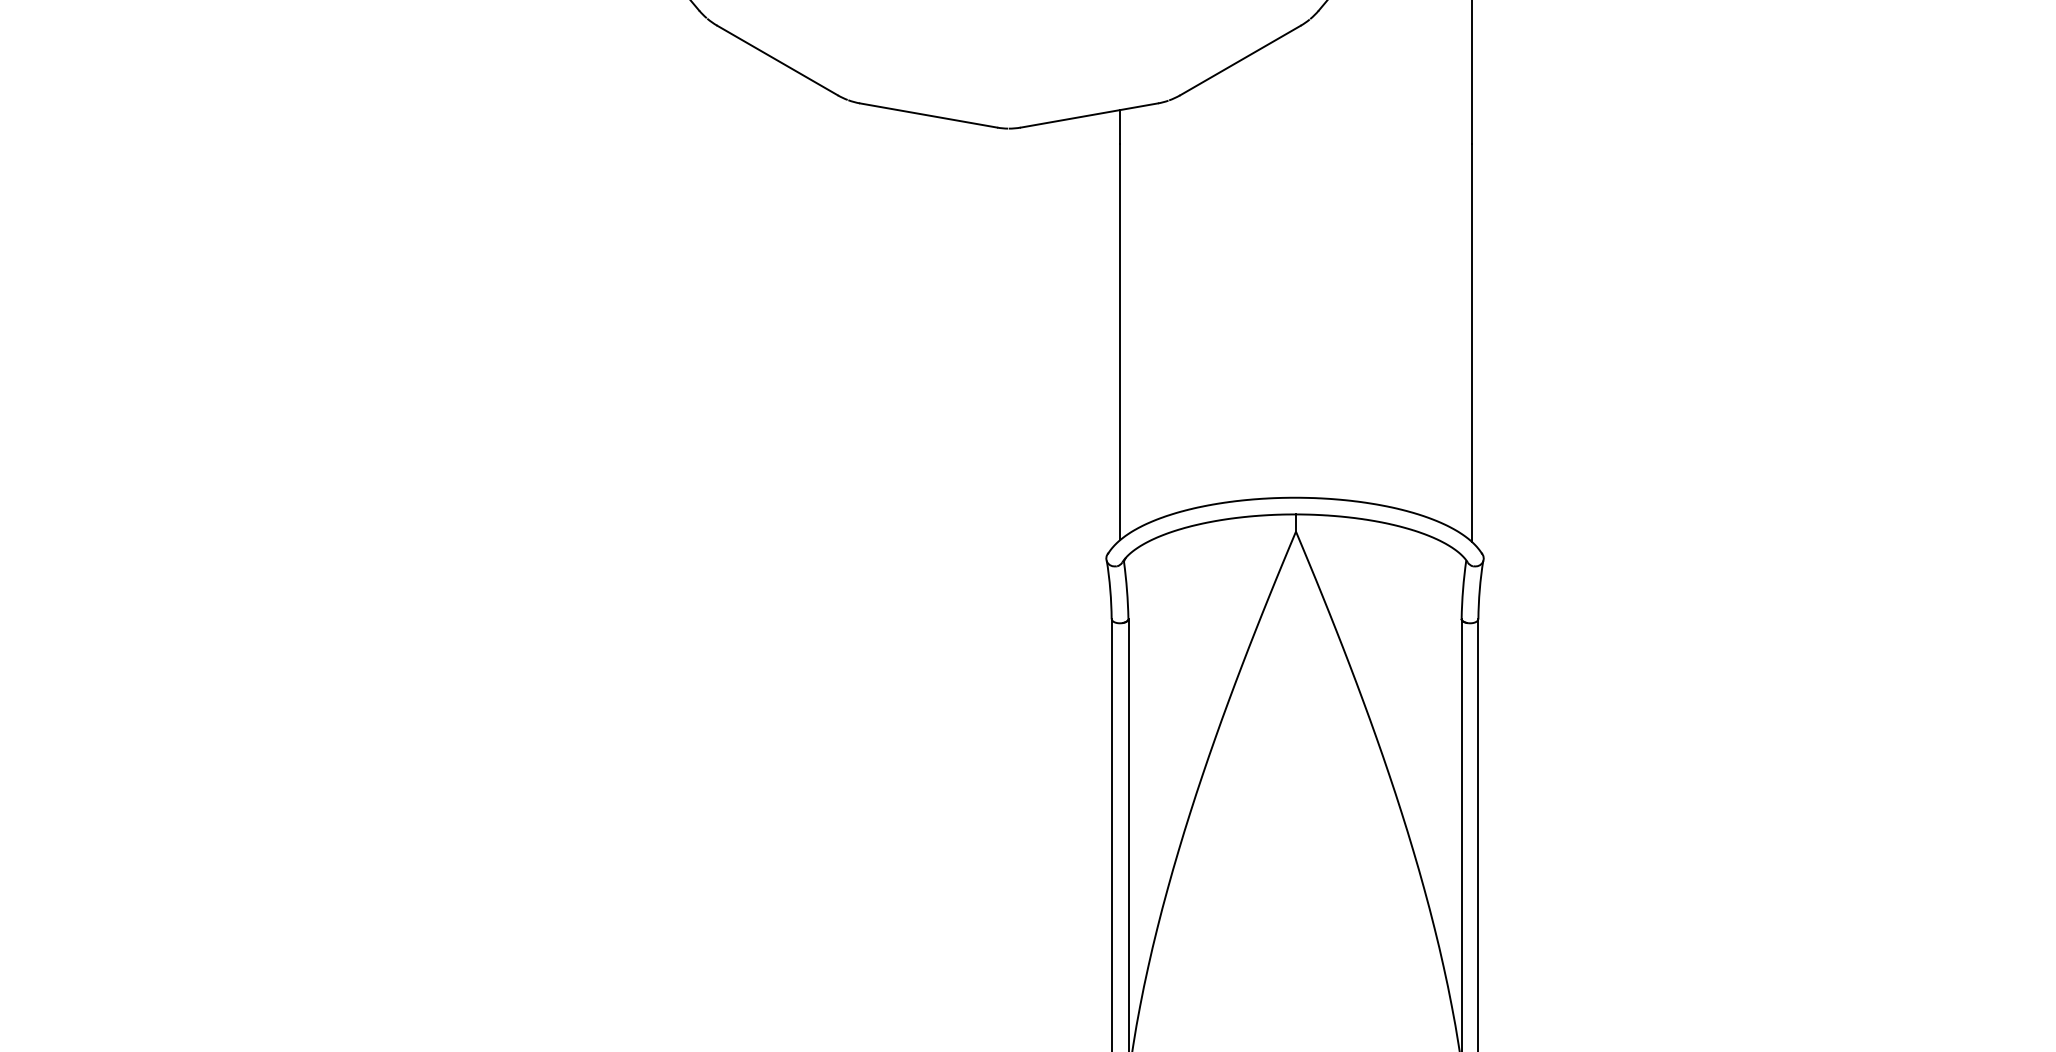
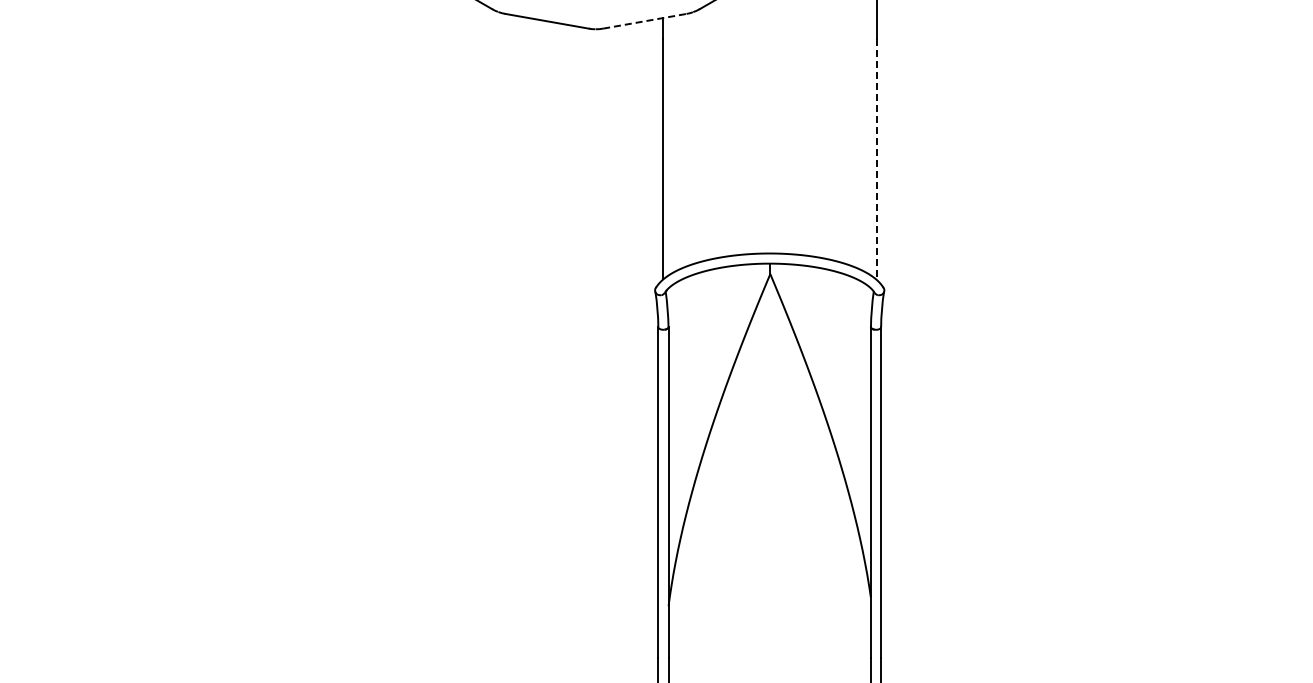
line: (1090, 115) -> (645, 21), solid -> dashed
line: (1472, 343) -> (877, 159), solid -> dashed

